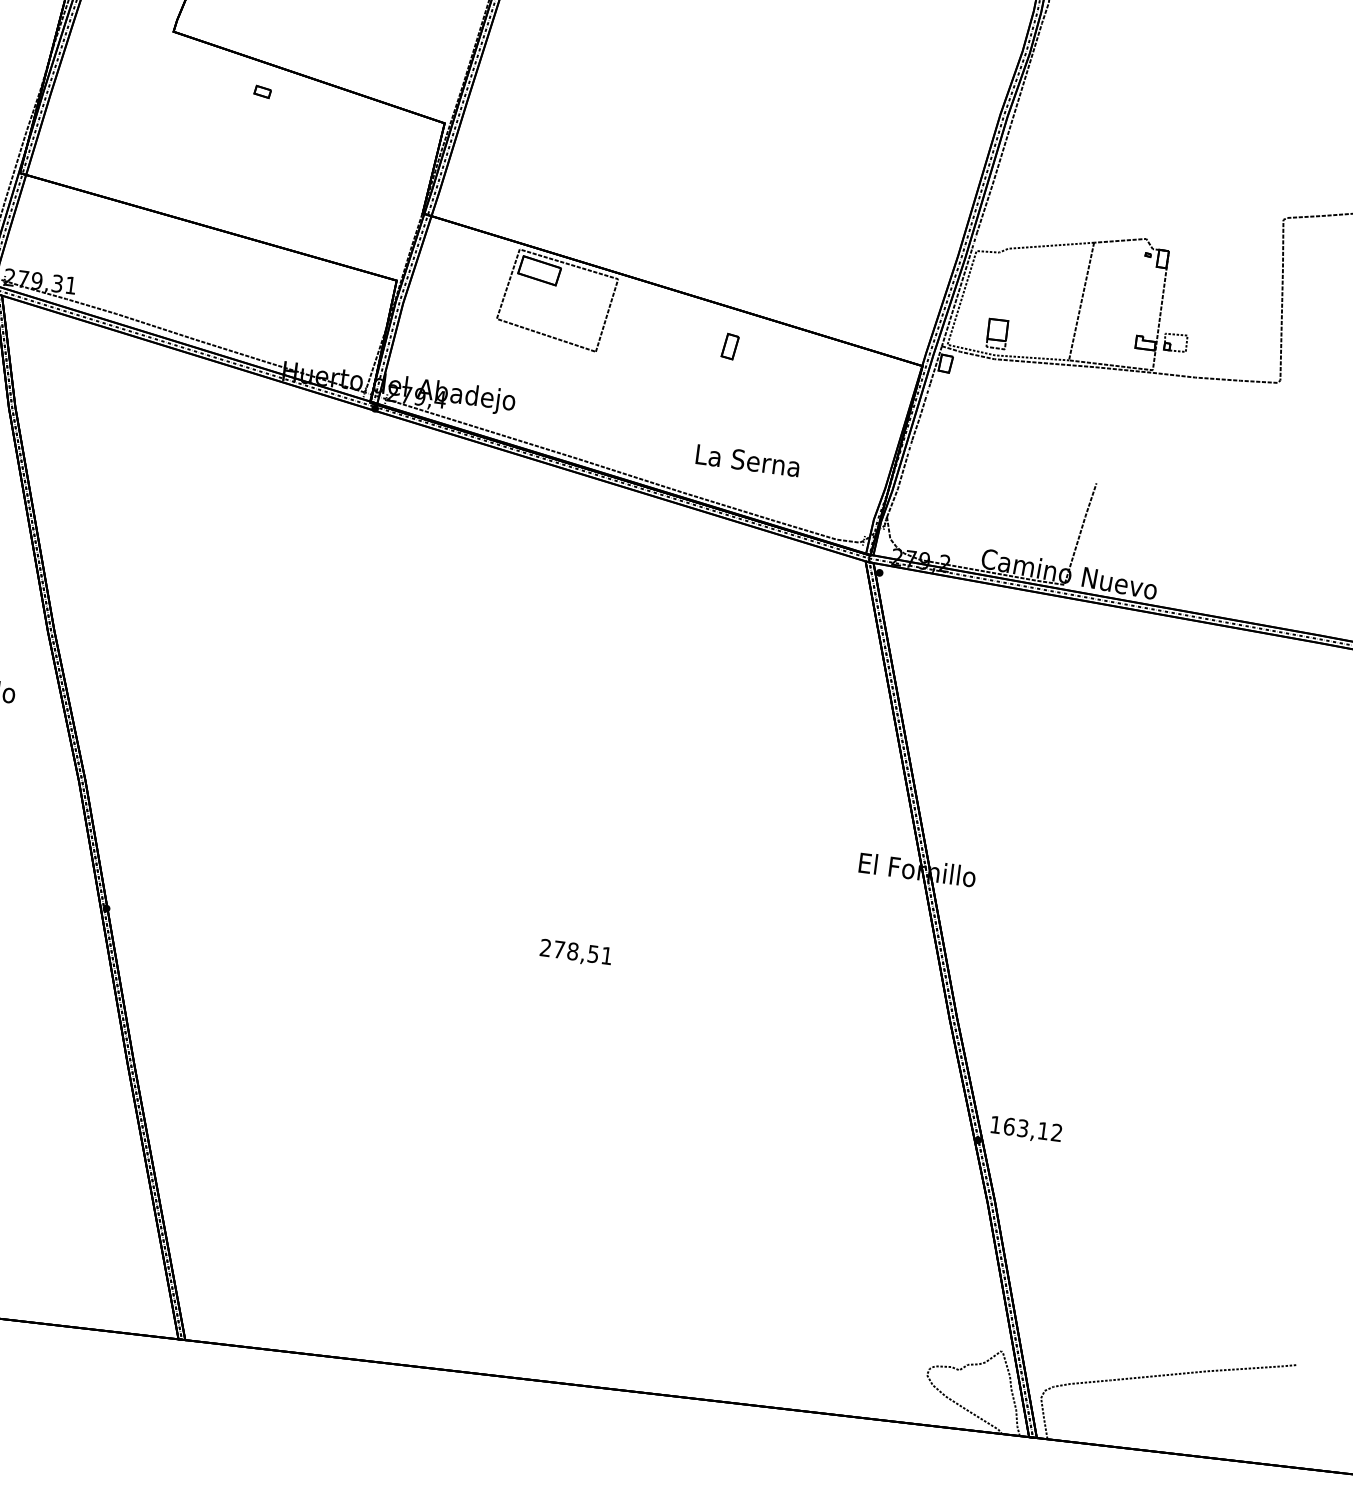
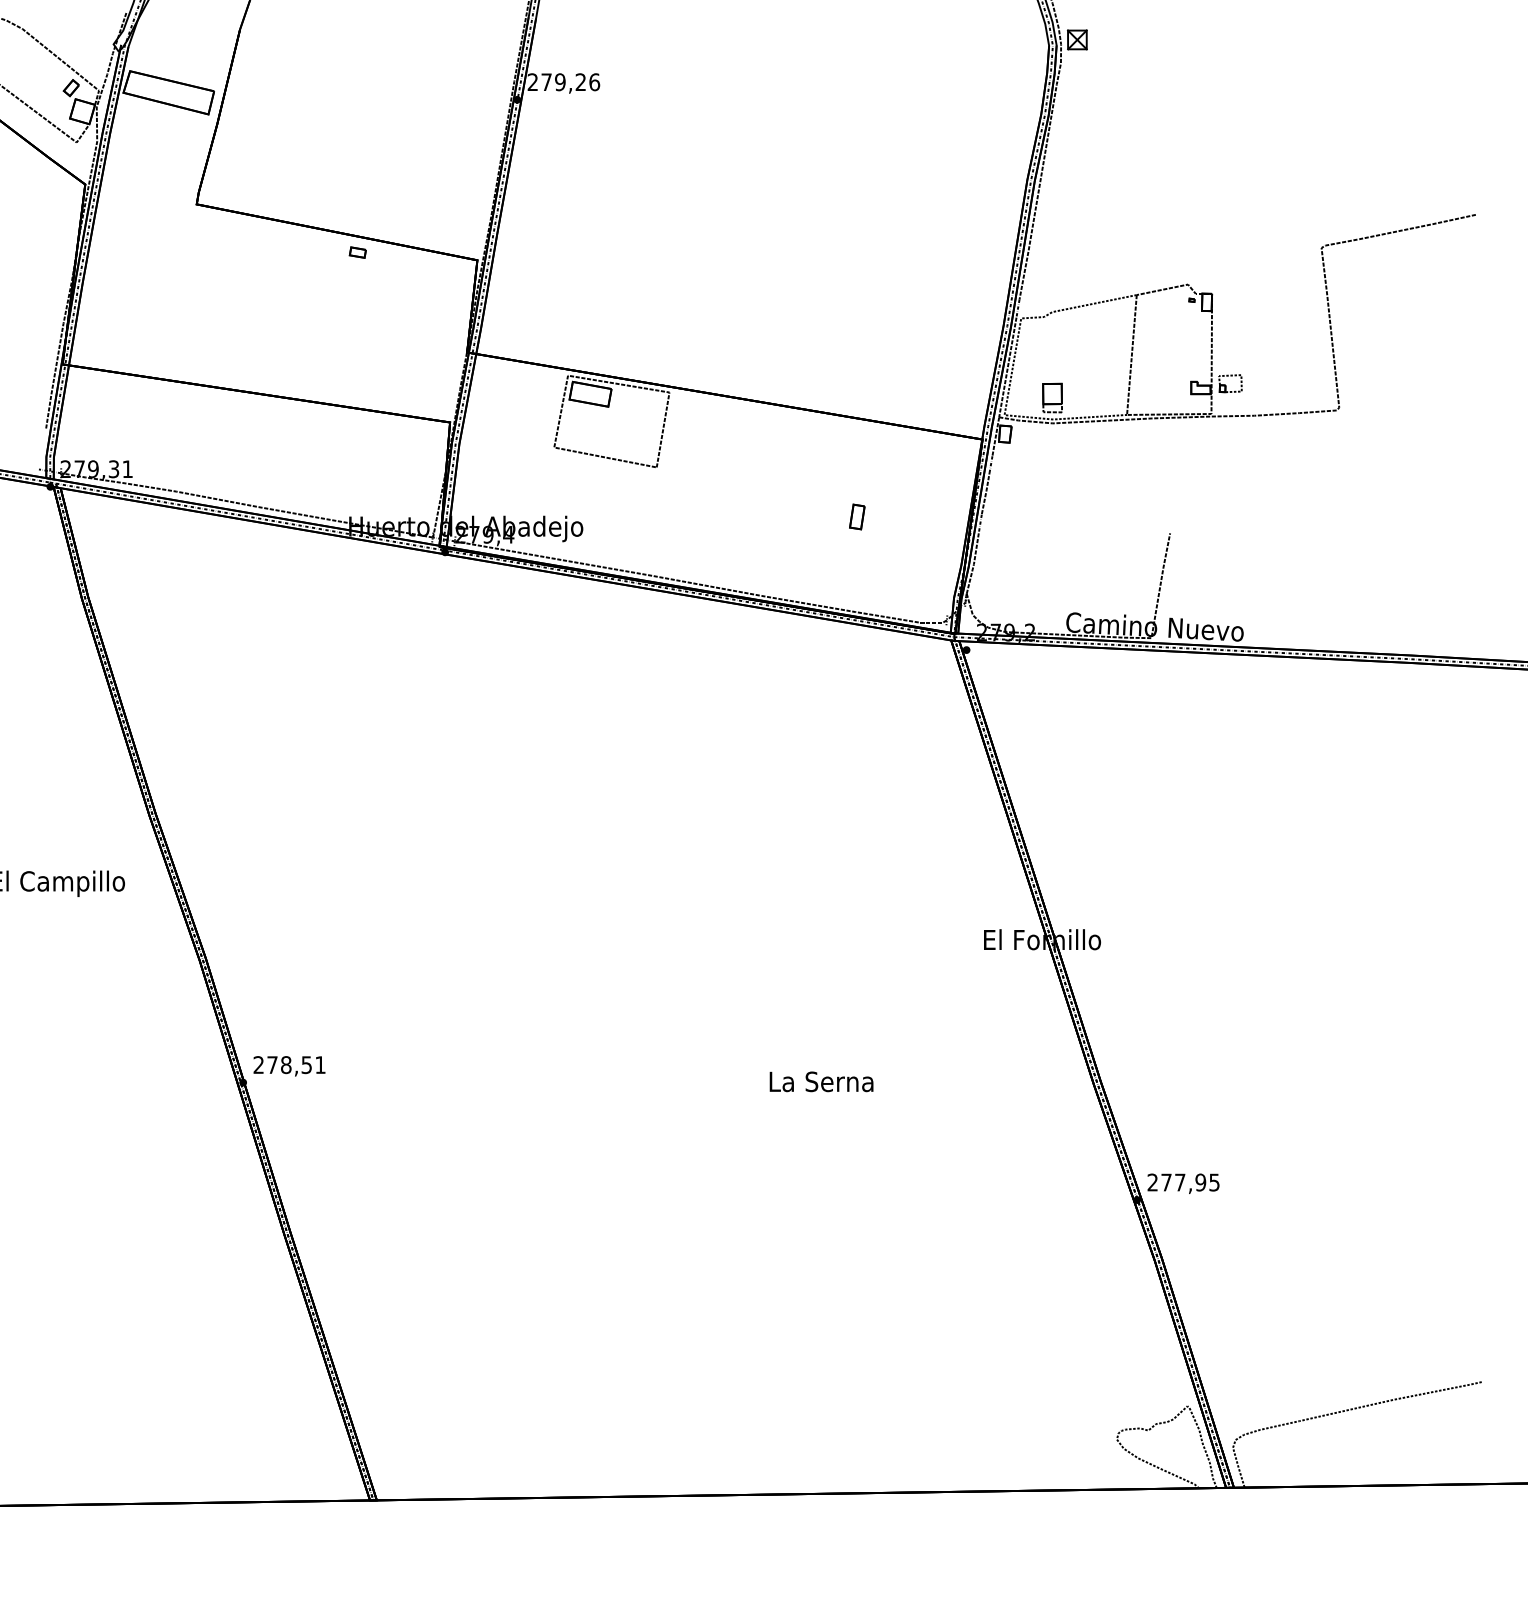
part: (262, 91) -> (357, 252), moved
part: (730, 346) -> (857, 516), moved
text: (747, 460) -> (821, 1081), moved
text: (576, 953) -> (289, 1066), moved
text: (1026, 1128) -> (1183, 1182), 163,12 -> 277,95

